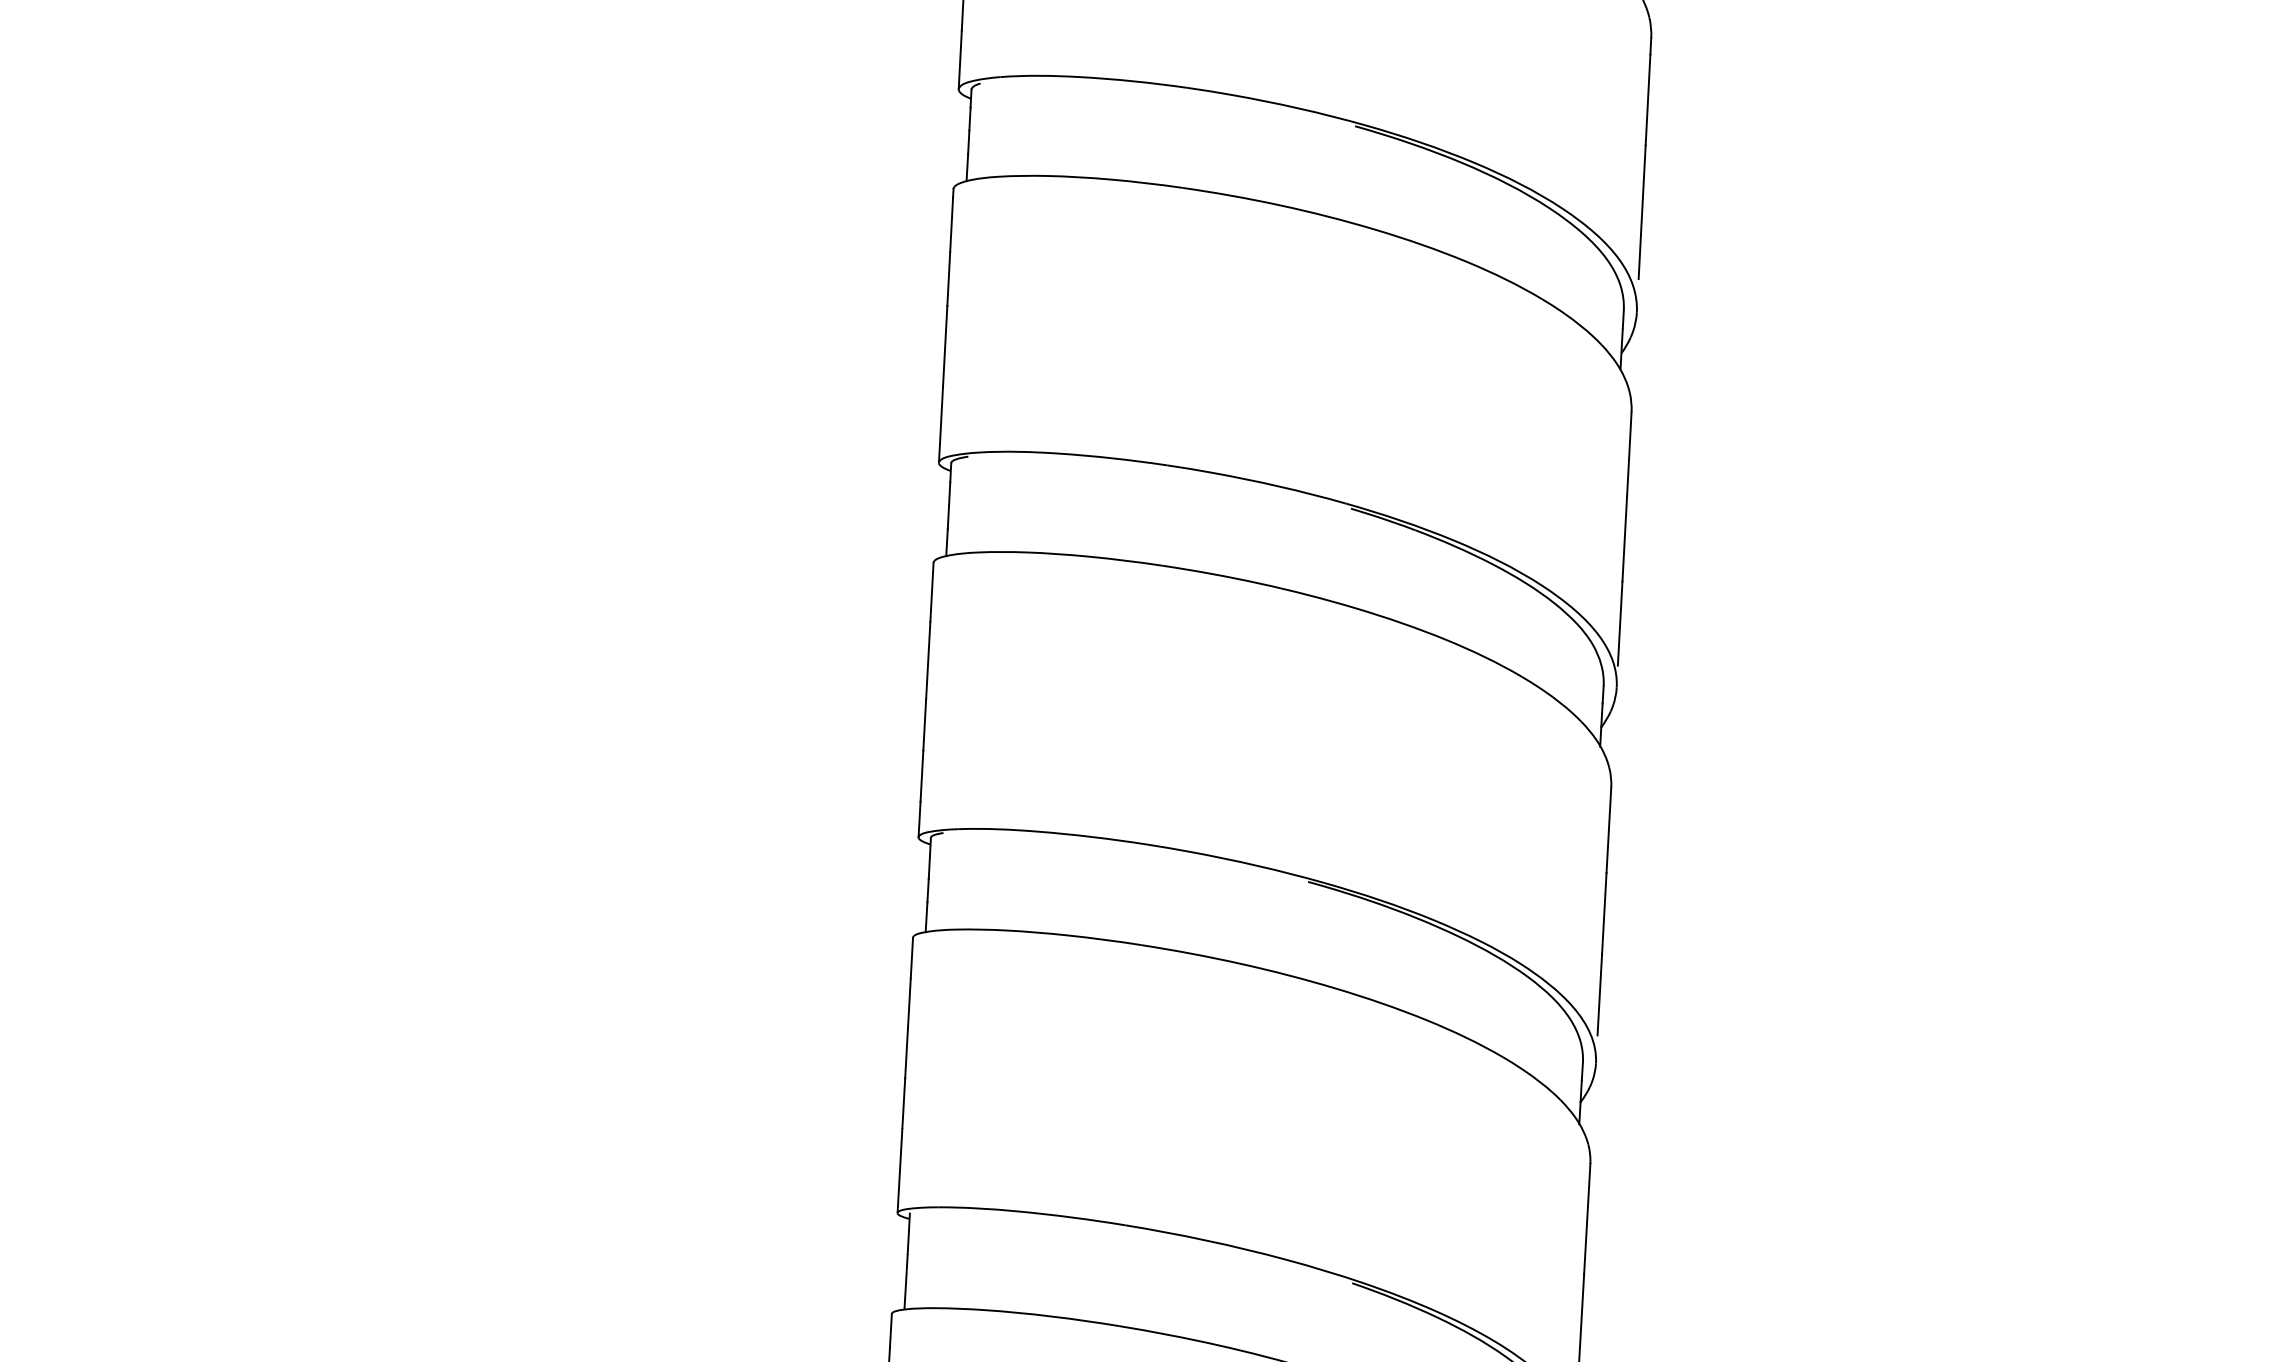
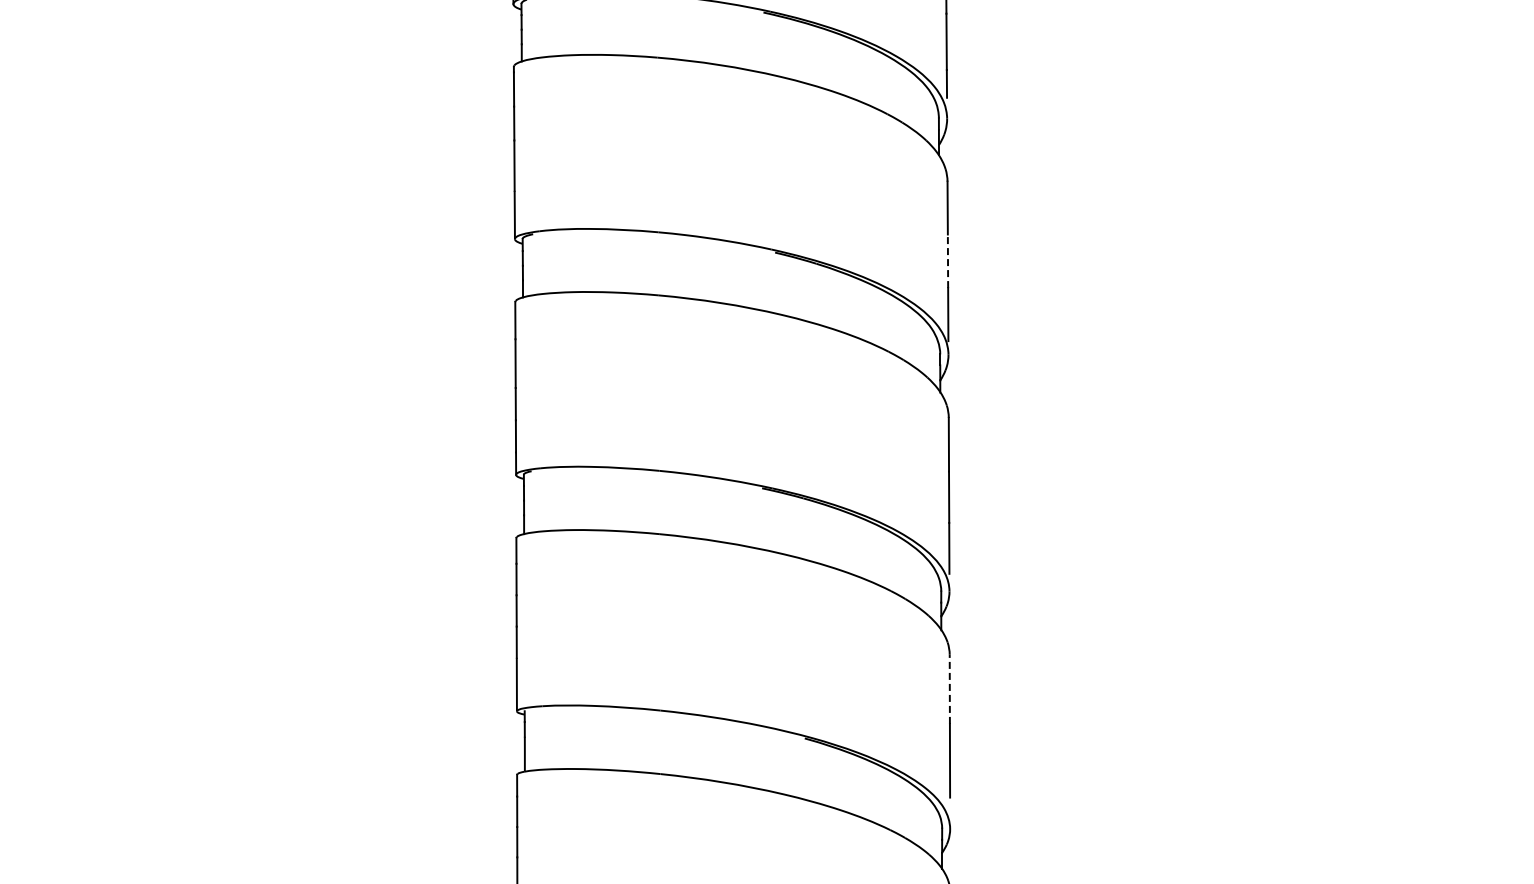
line: (1625, 539) -> (948, 261), solid -> dashed
line: (1586, 1219) -> (949, 689), solid -> dashed

